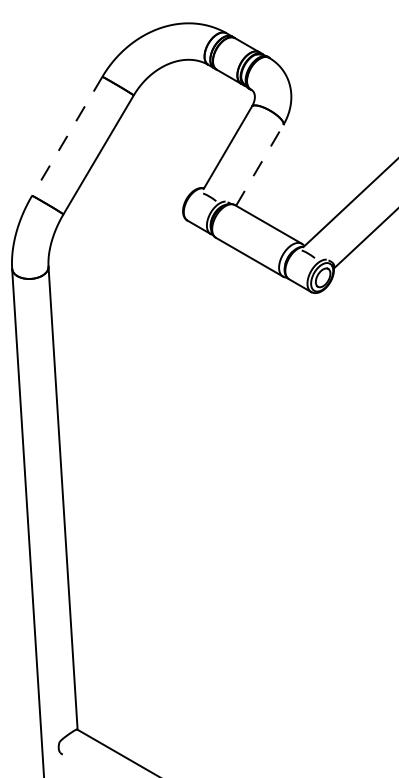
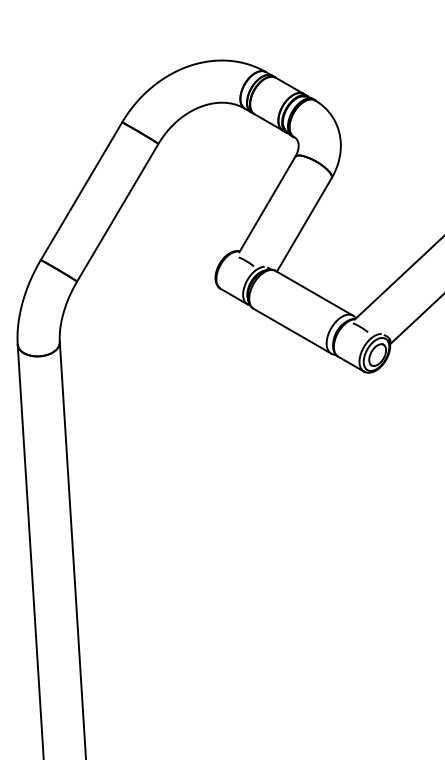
line: (67, 136) -> (81, 191), dashed -> solid
line: (259, 165) -> (303, 225), dashed -> solid

